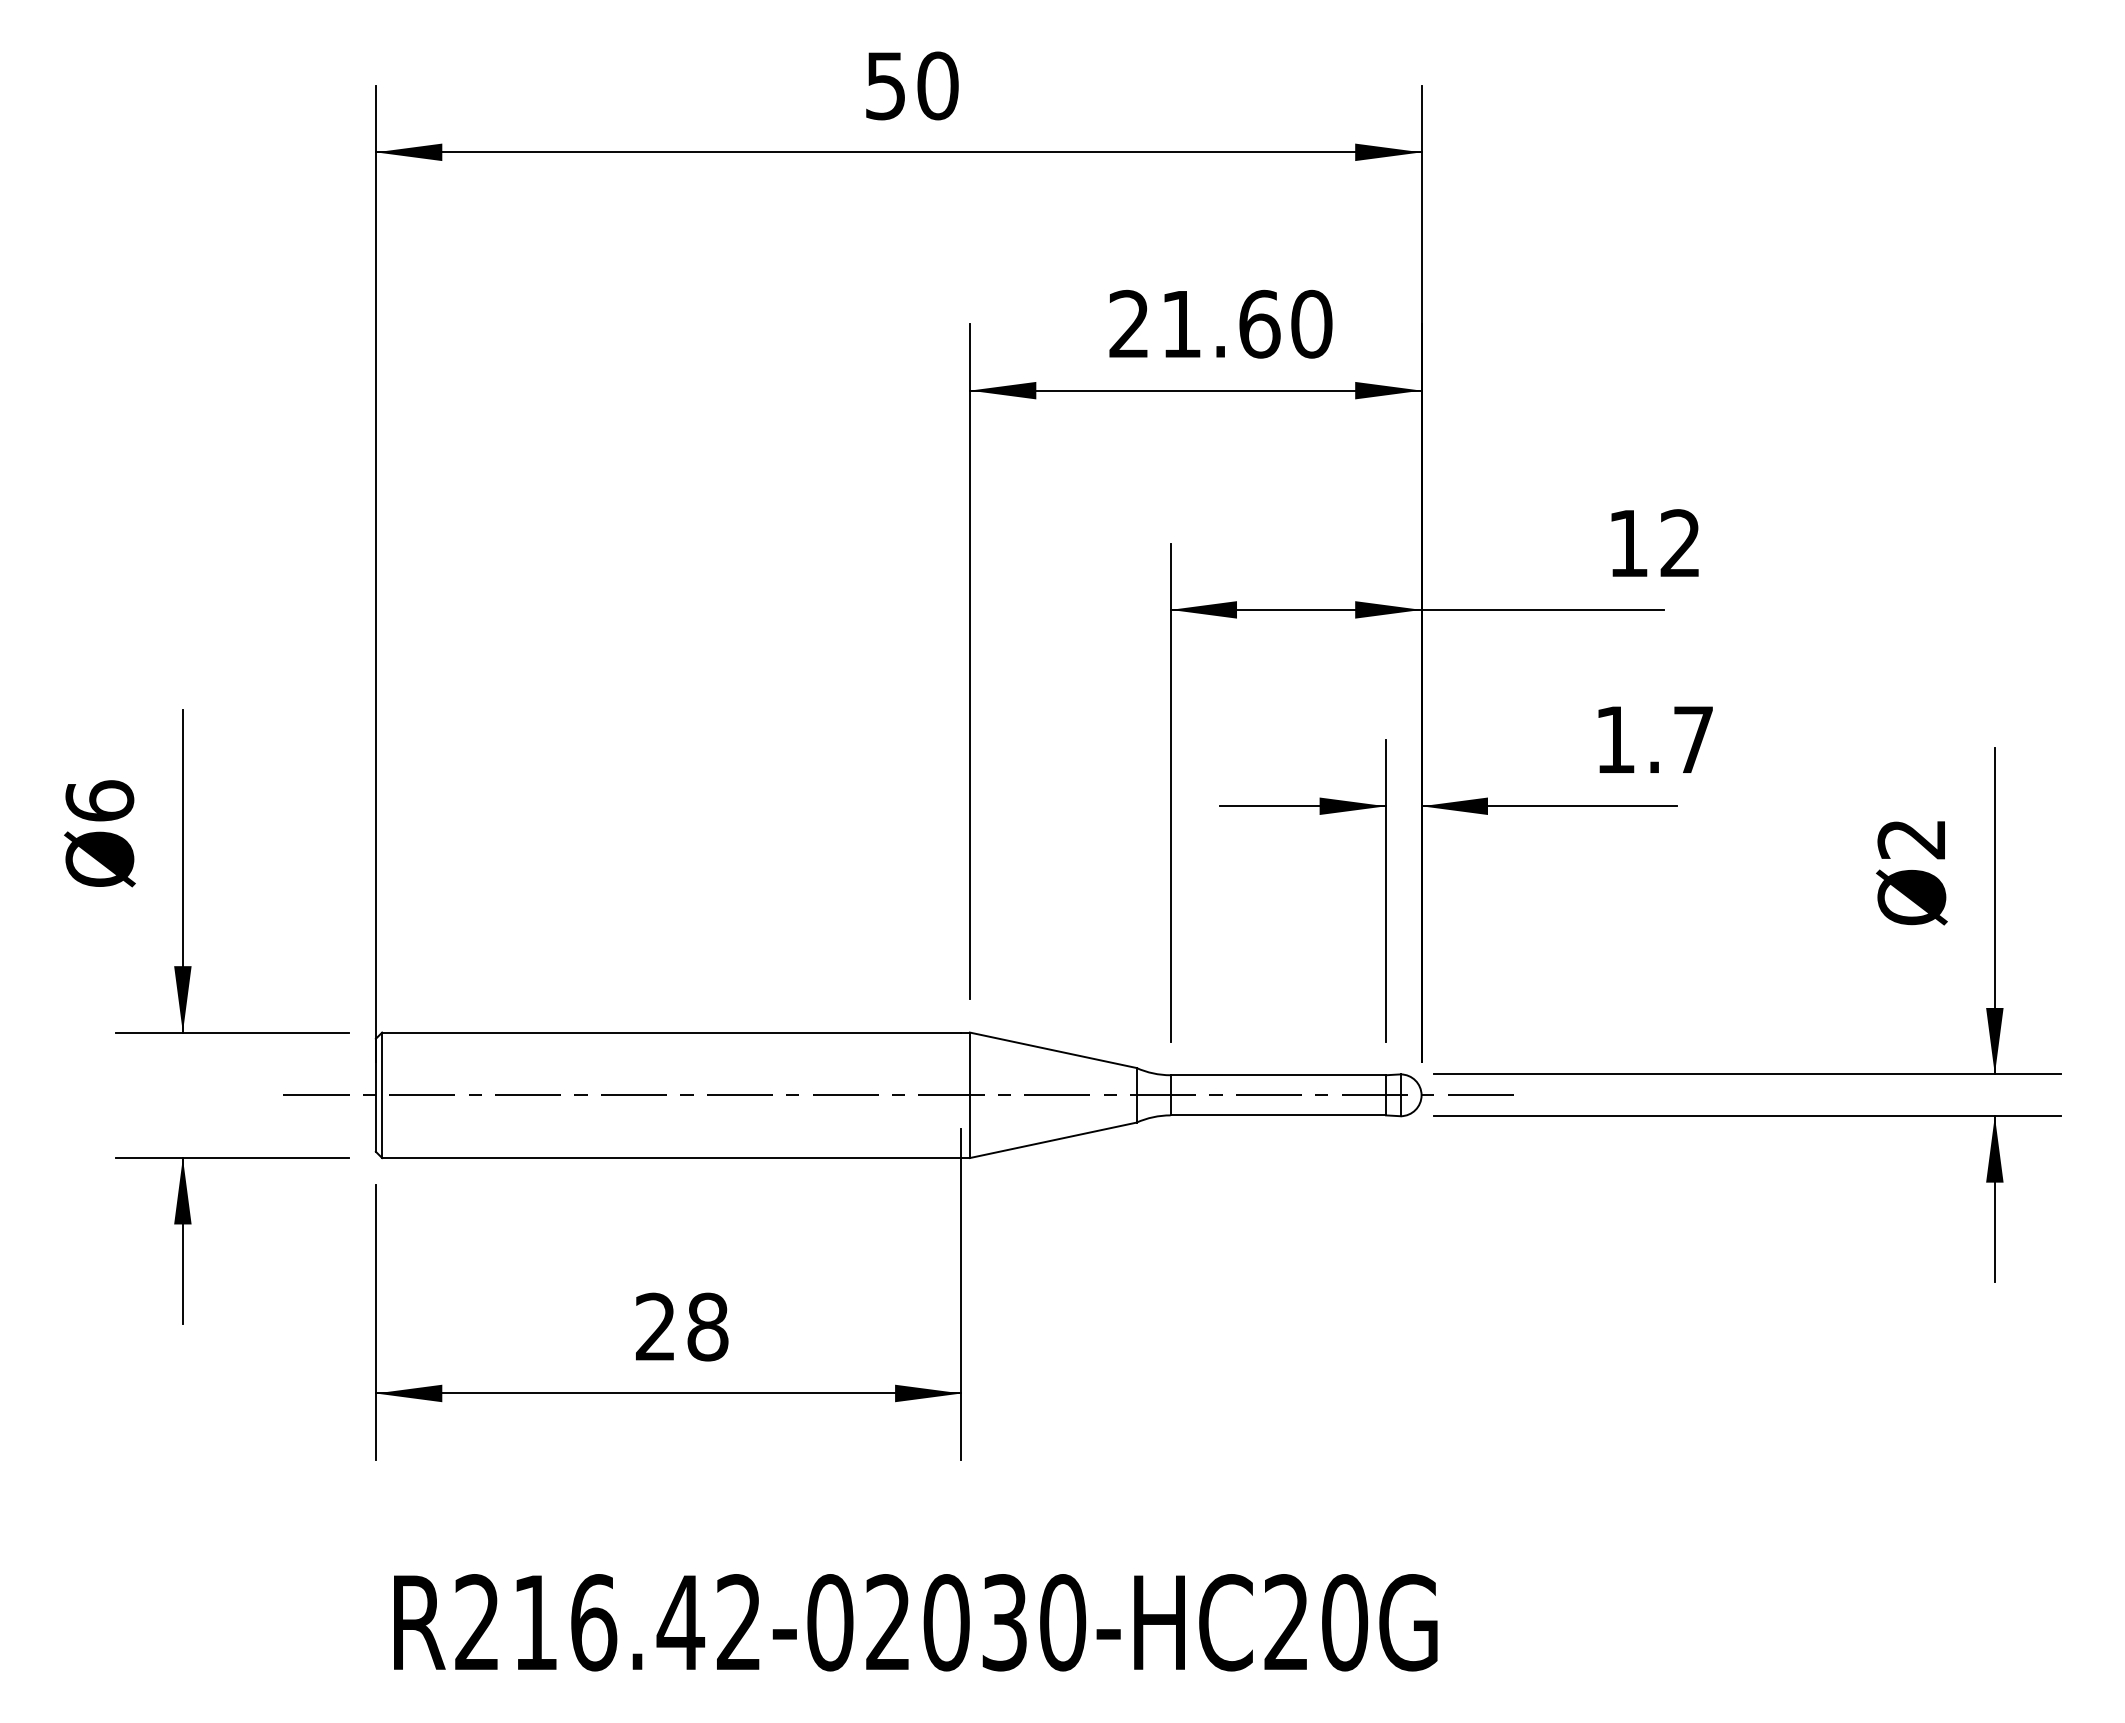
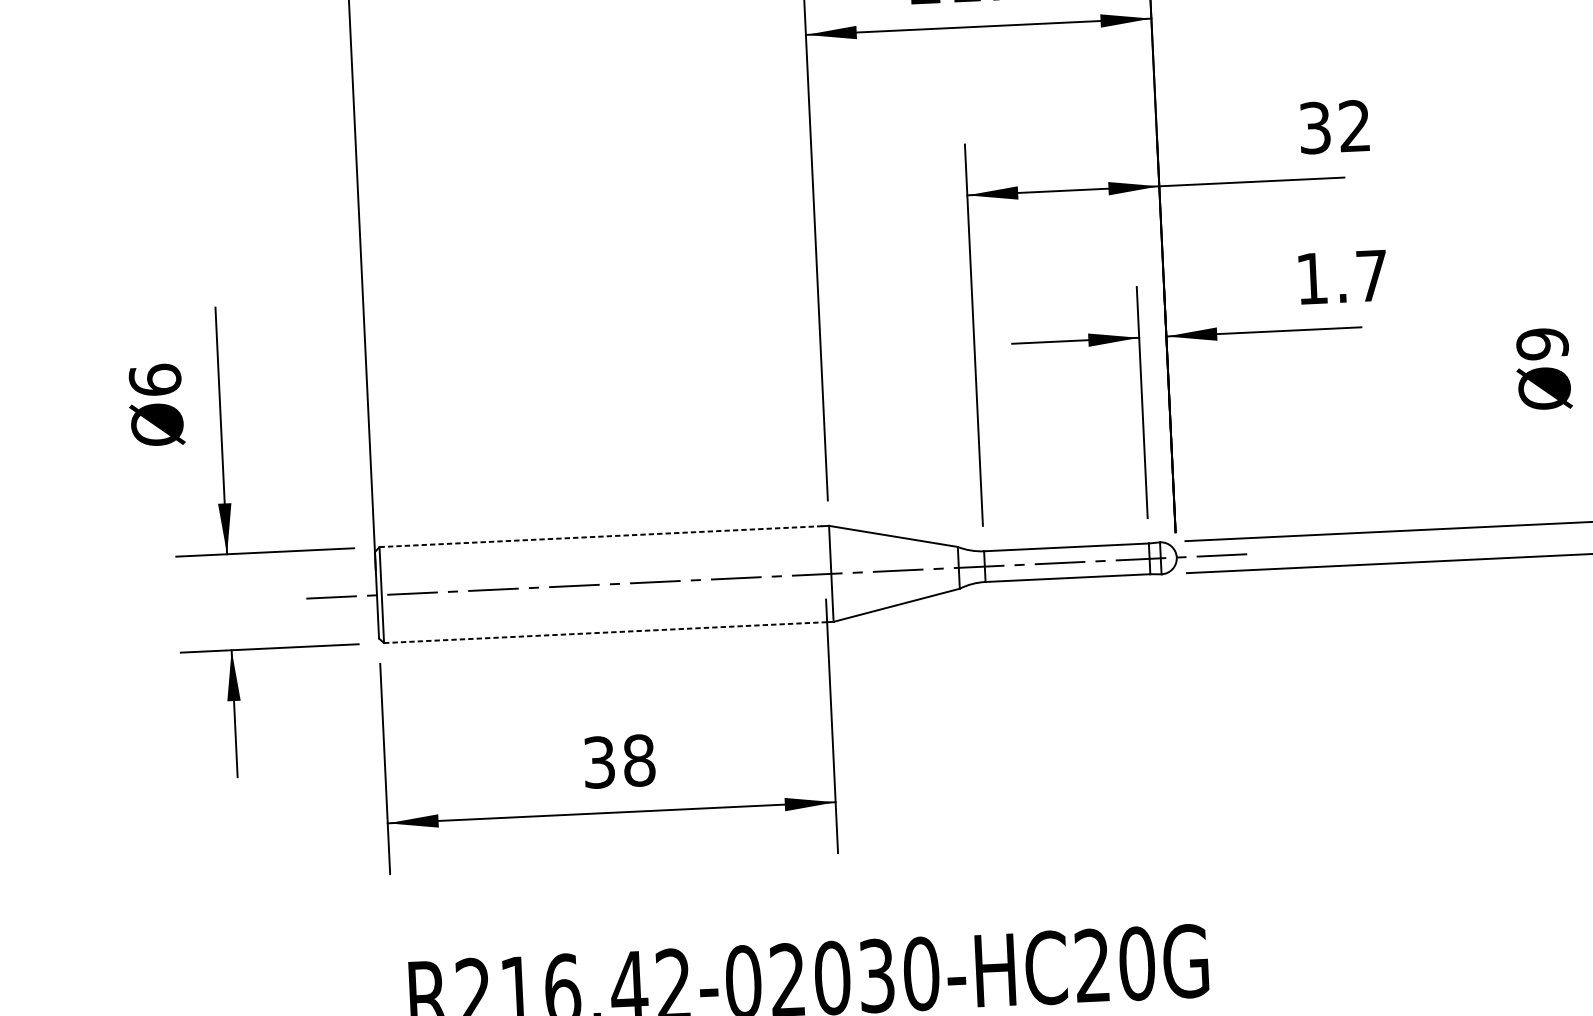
text: (1628, 543) -> (1315, 128), 12 -> 32
text: (1911, 839) -> (1542, 344), Ø2 -> Ø9
line: (671, 1032) -> (600, 536), solid -> dashed
line: (671, 1158) -> (605, 632), solid -> dashed
text: (655, 1326) -> (599, 762), 28 -> 38

